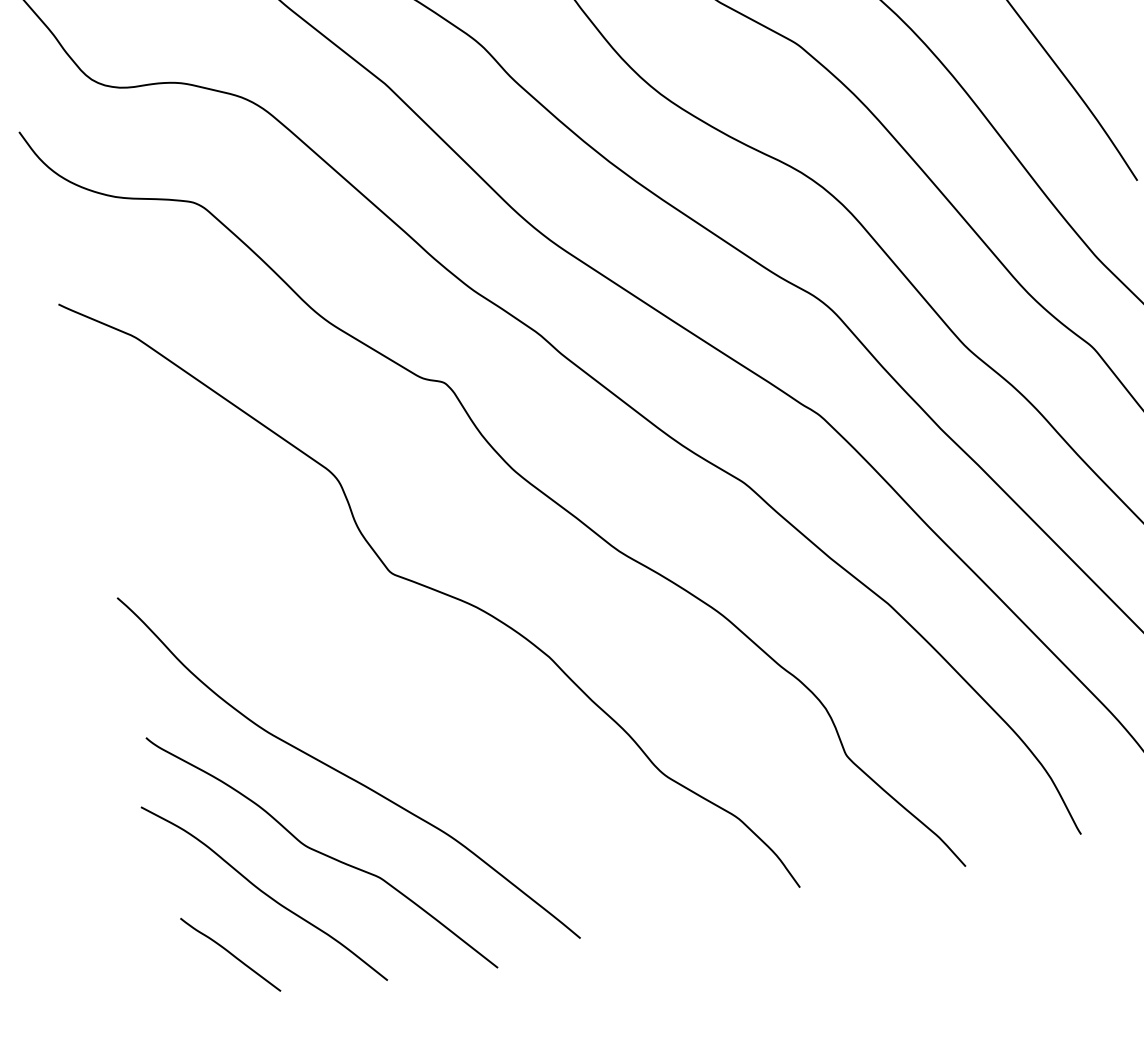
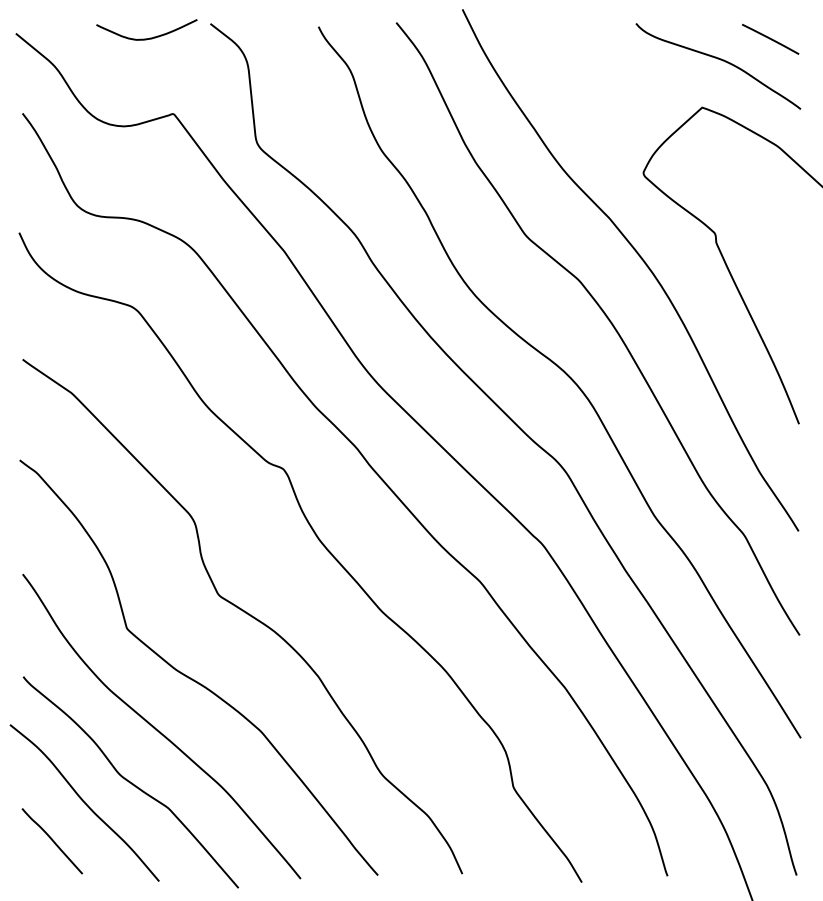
curve: (377, 694) -> (192, 678), added

